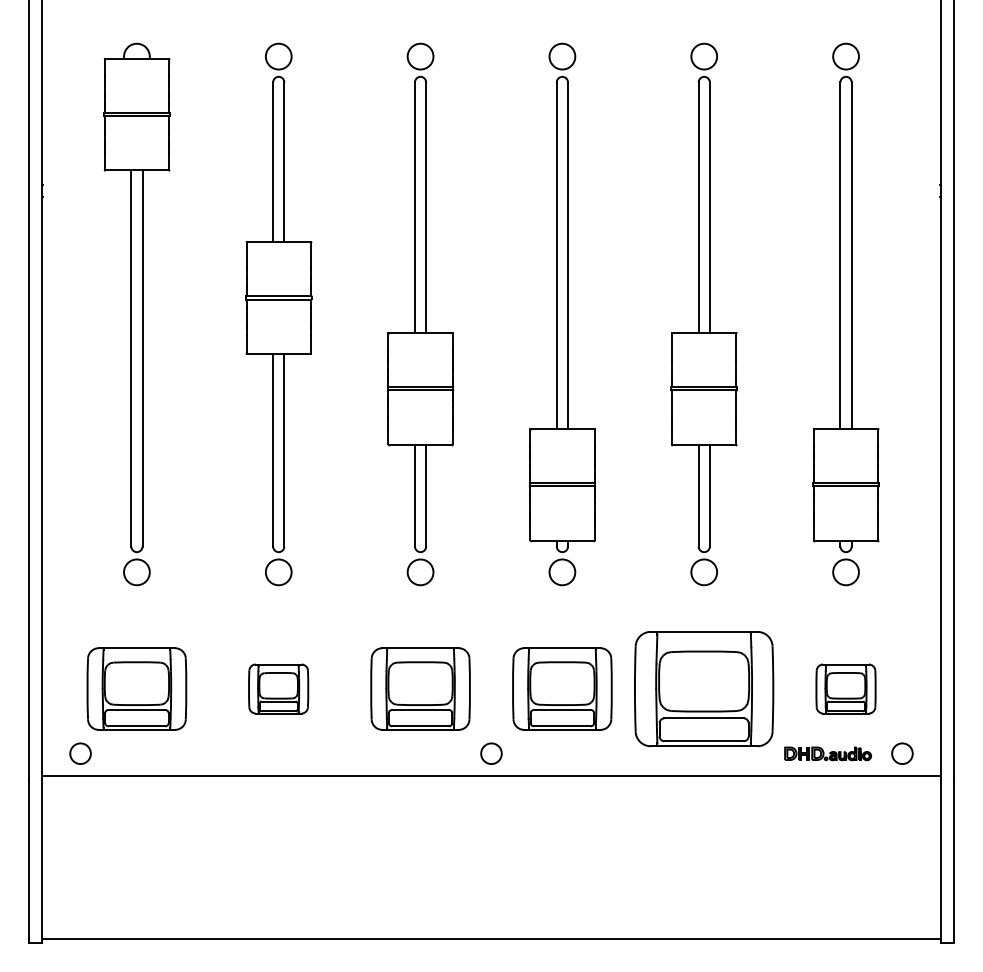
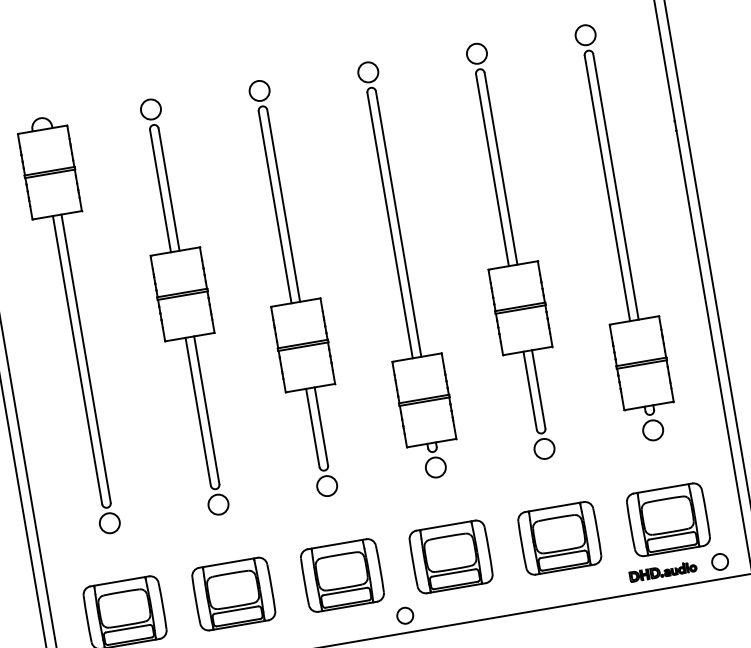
part: (278, 688) -> (233, 593), size x1.67
part: (704, 688) -> (559, 537), size x0.71
part: (845, 688) -> (667, 519), size x1.67

